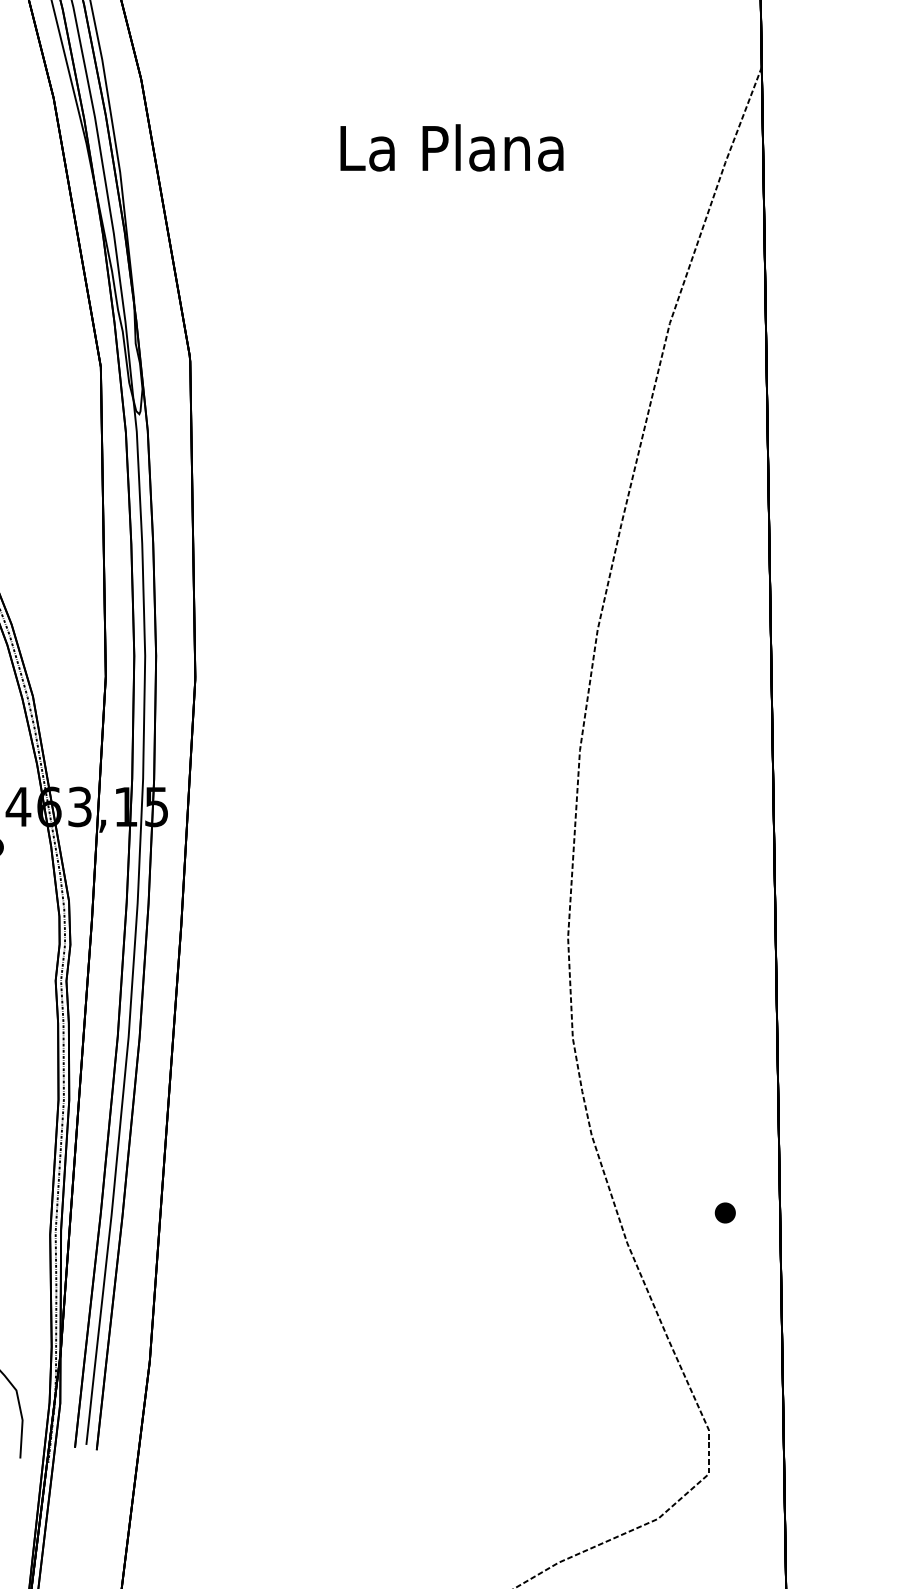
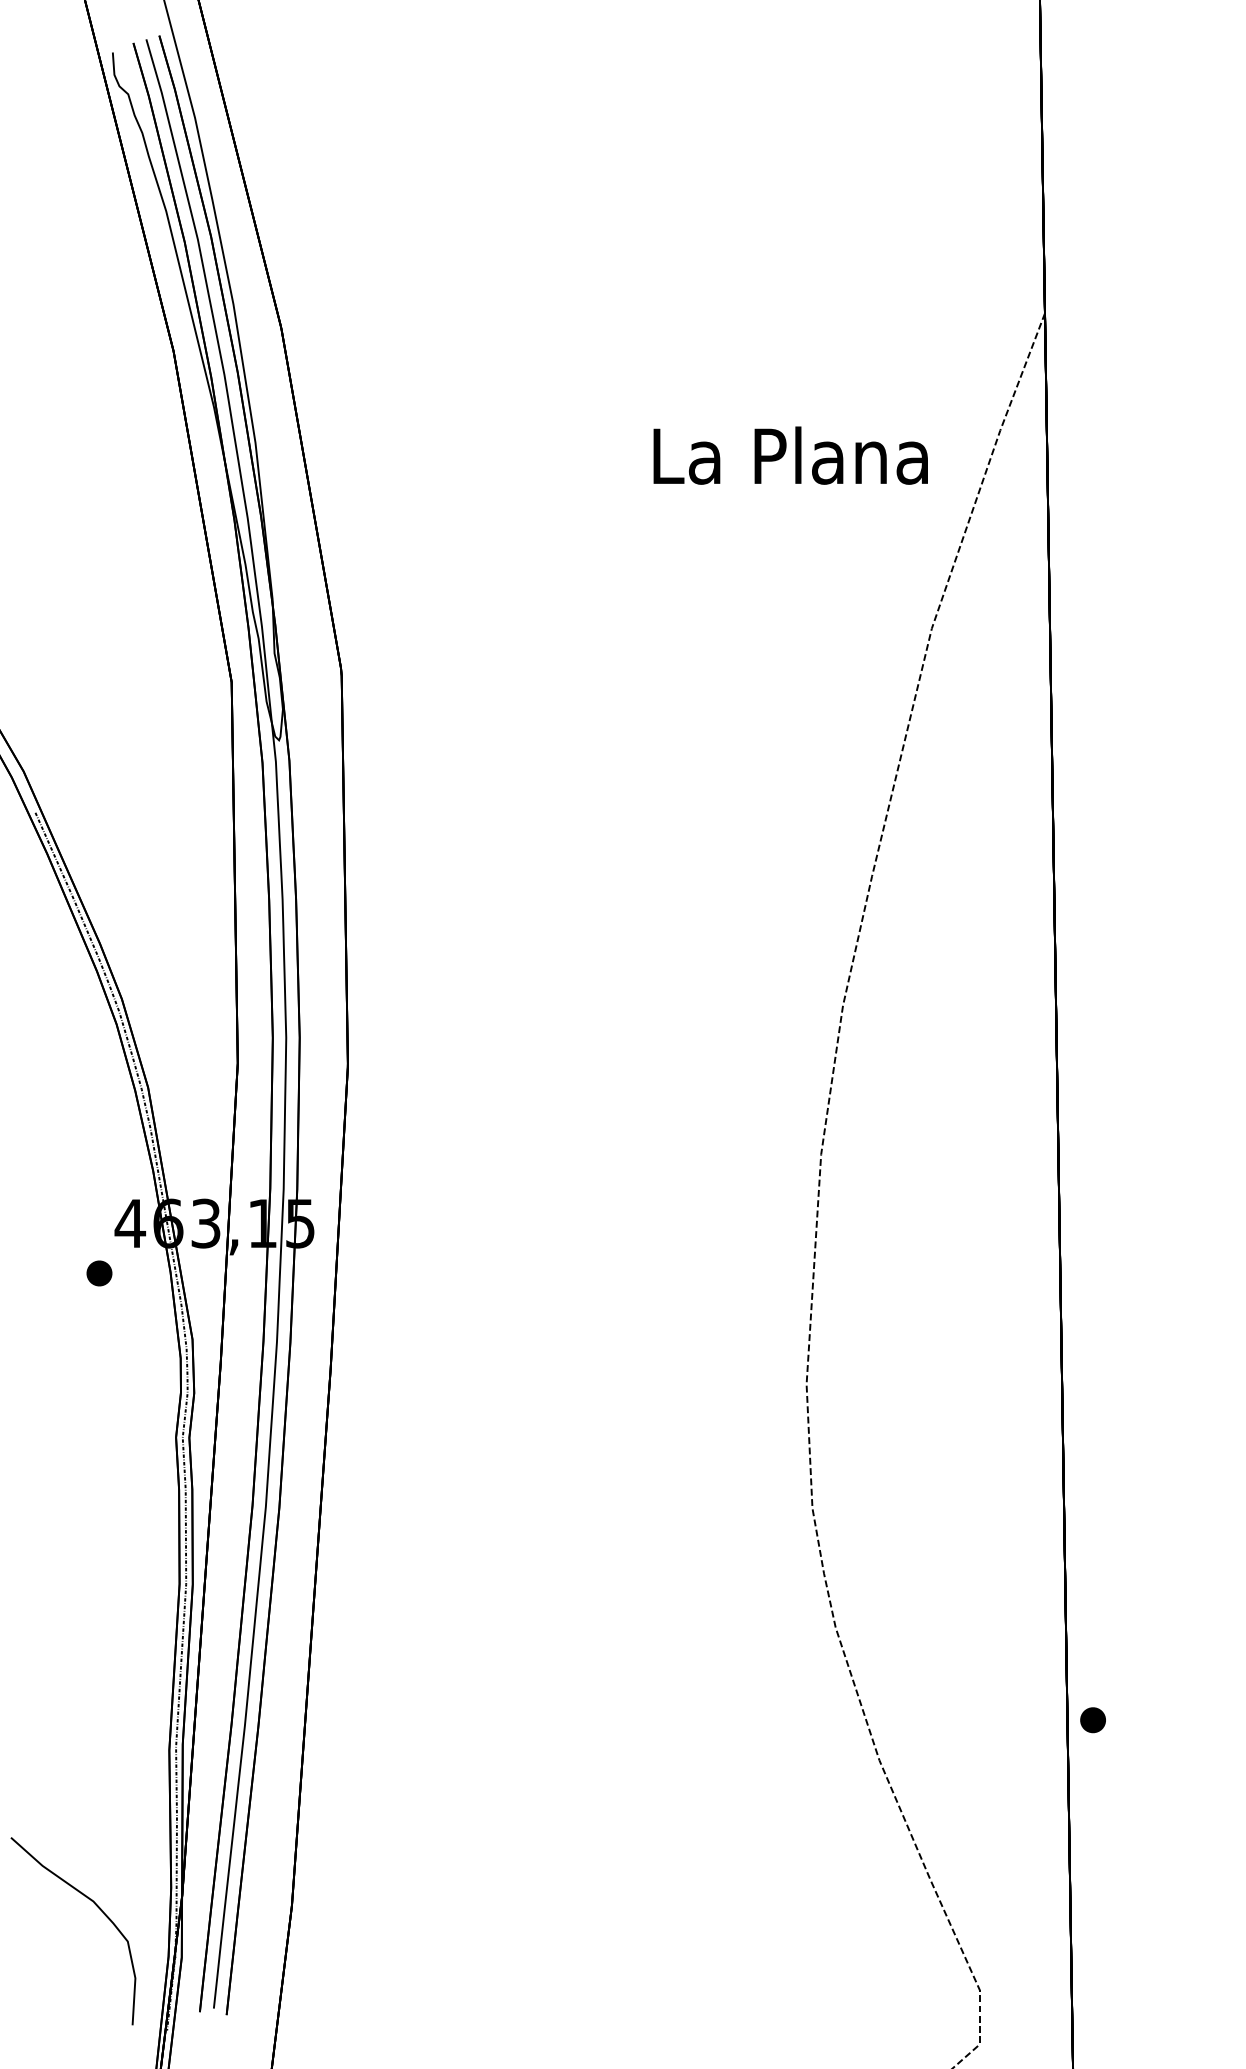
text: (451, 147) -> (790, 455), moved
part: (724, 1213) -> (1092, 1720), moved

